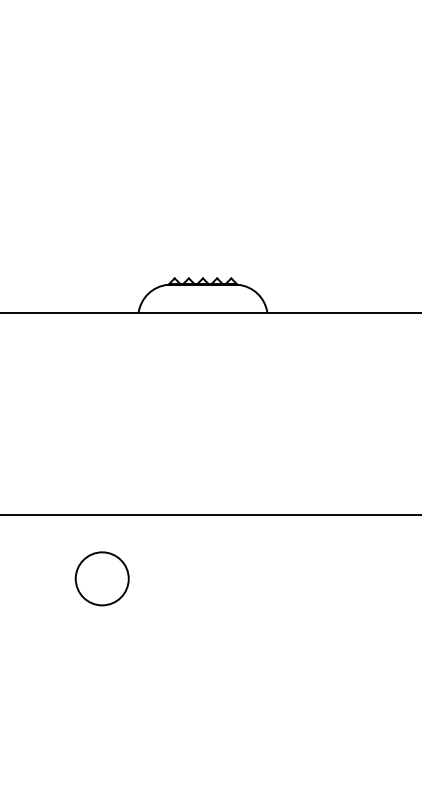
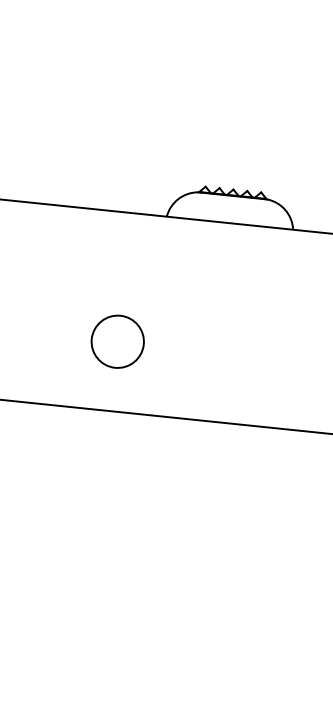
circle: (101, 578) -> (117, 341), moved

